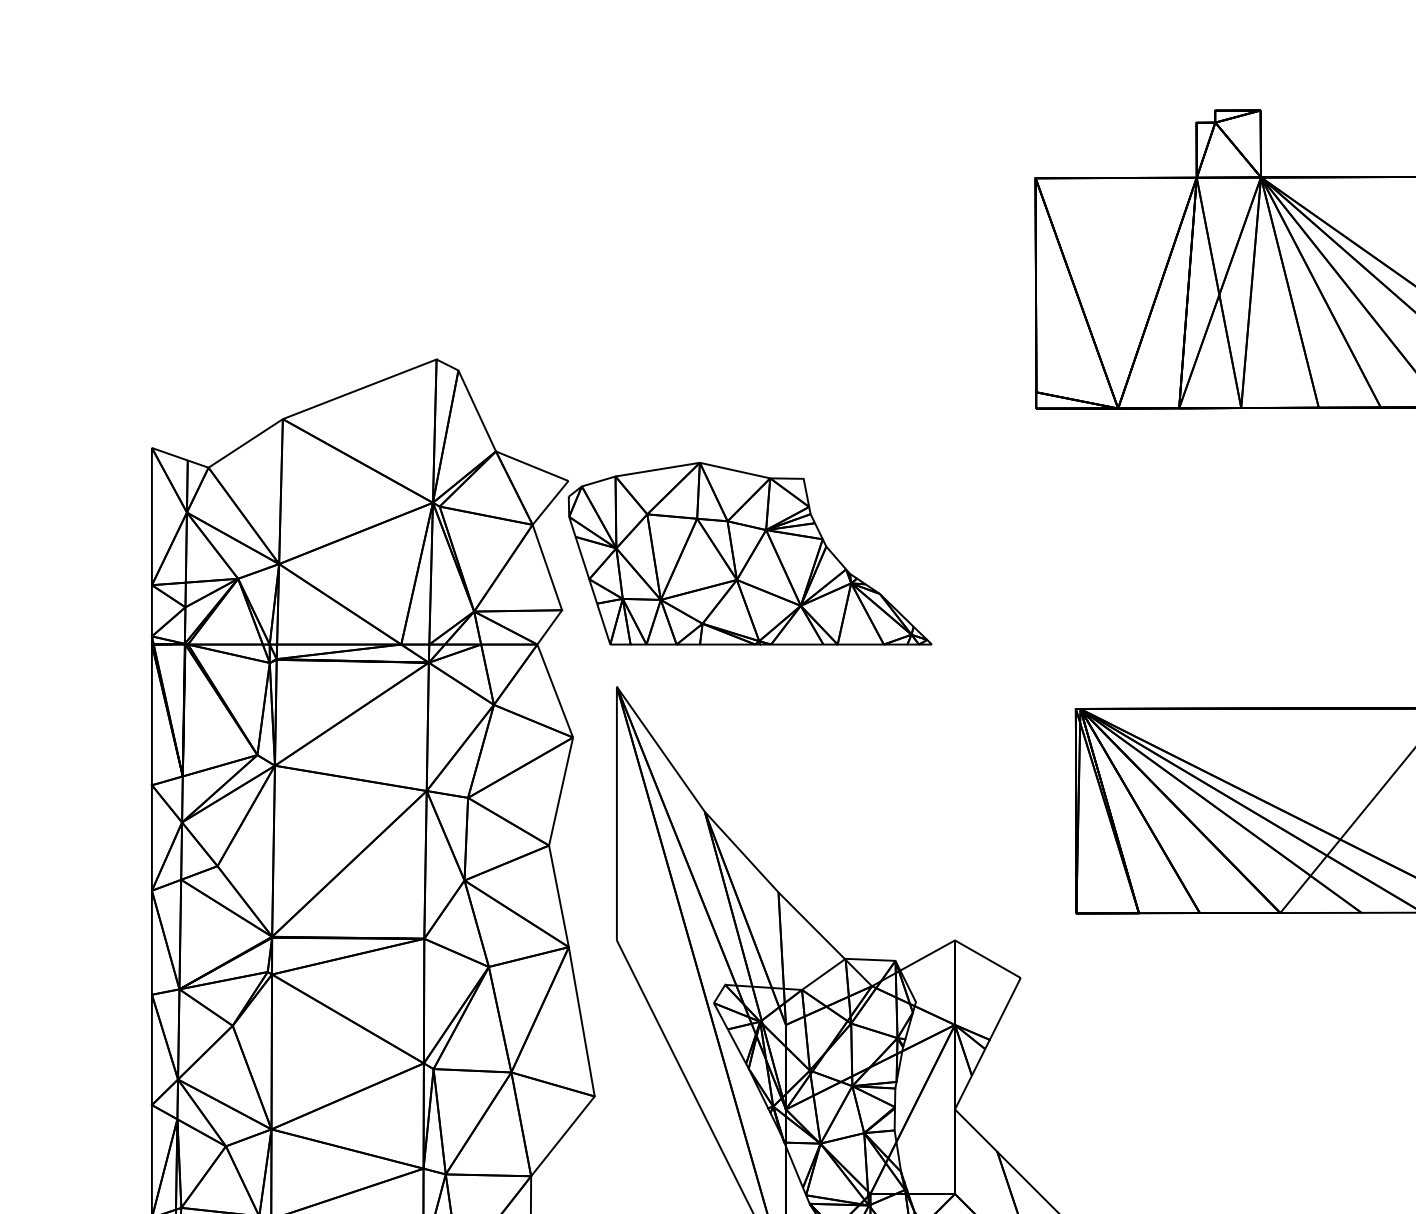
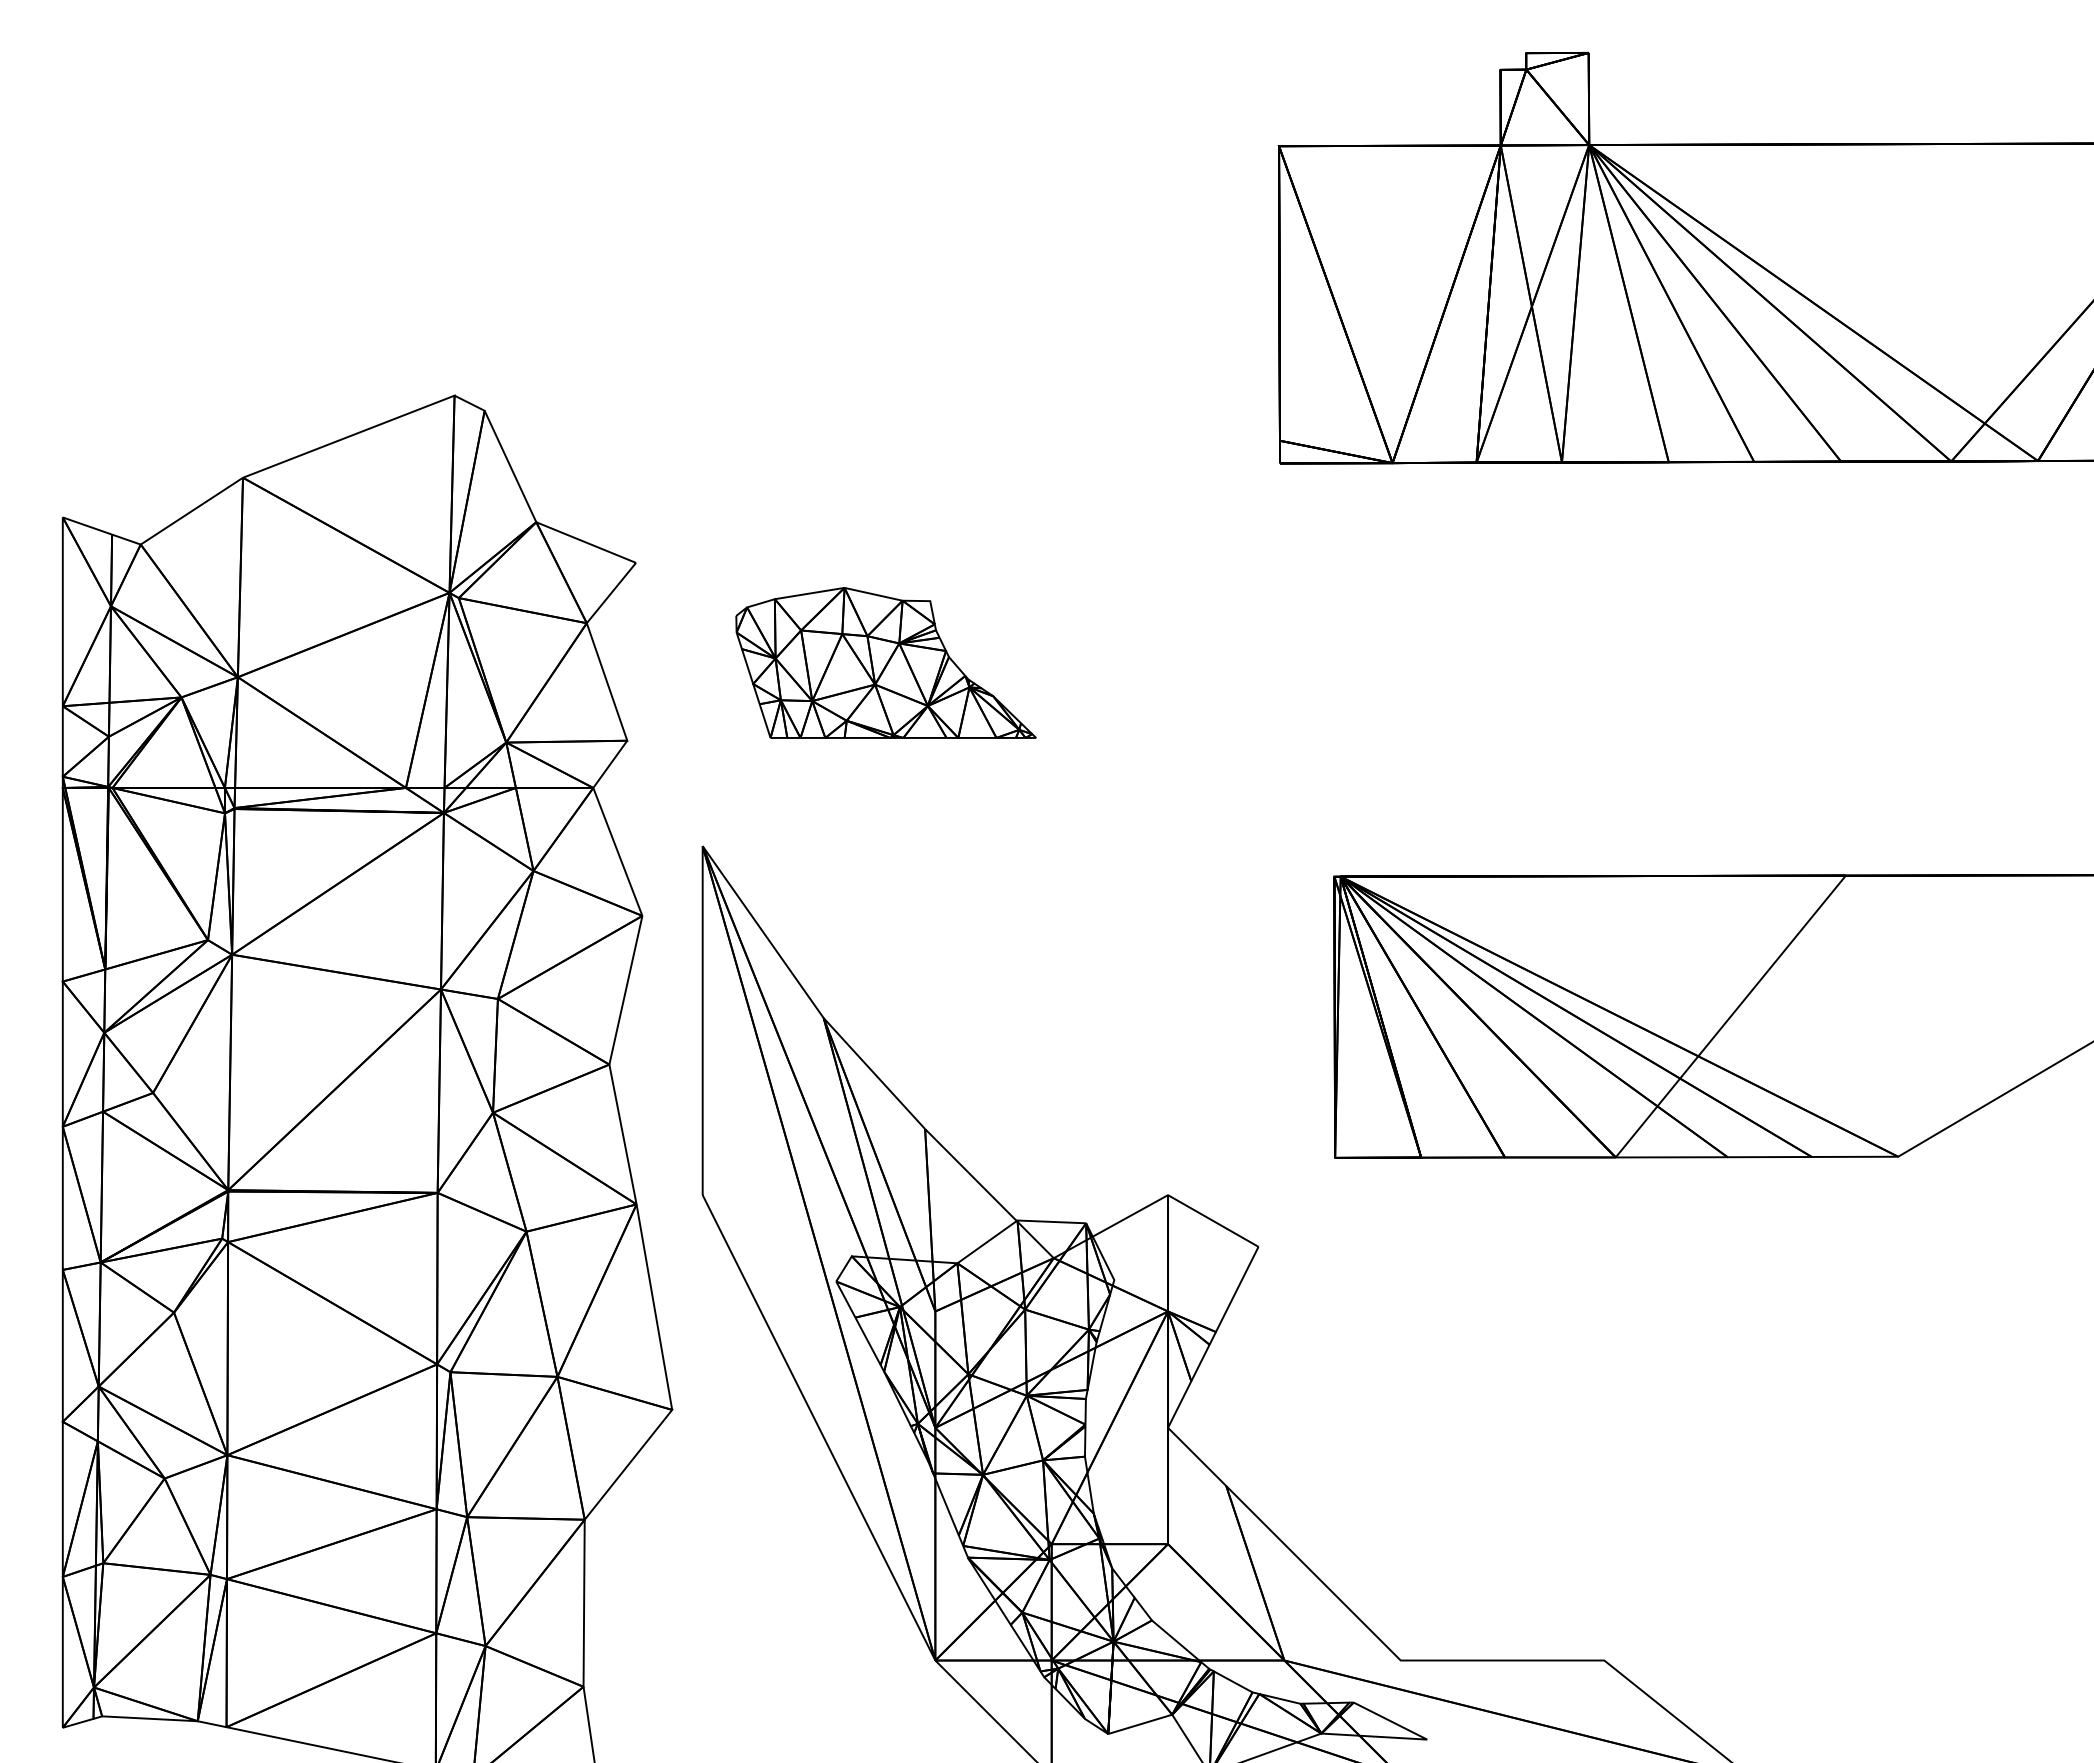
part: (749, 553) -> (885, 662), size x0.6

